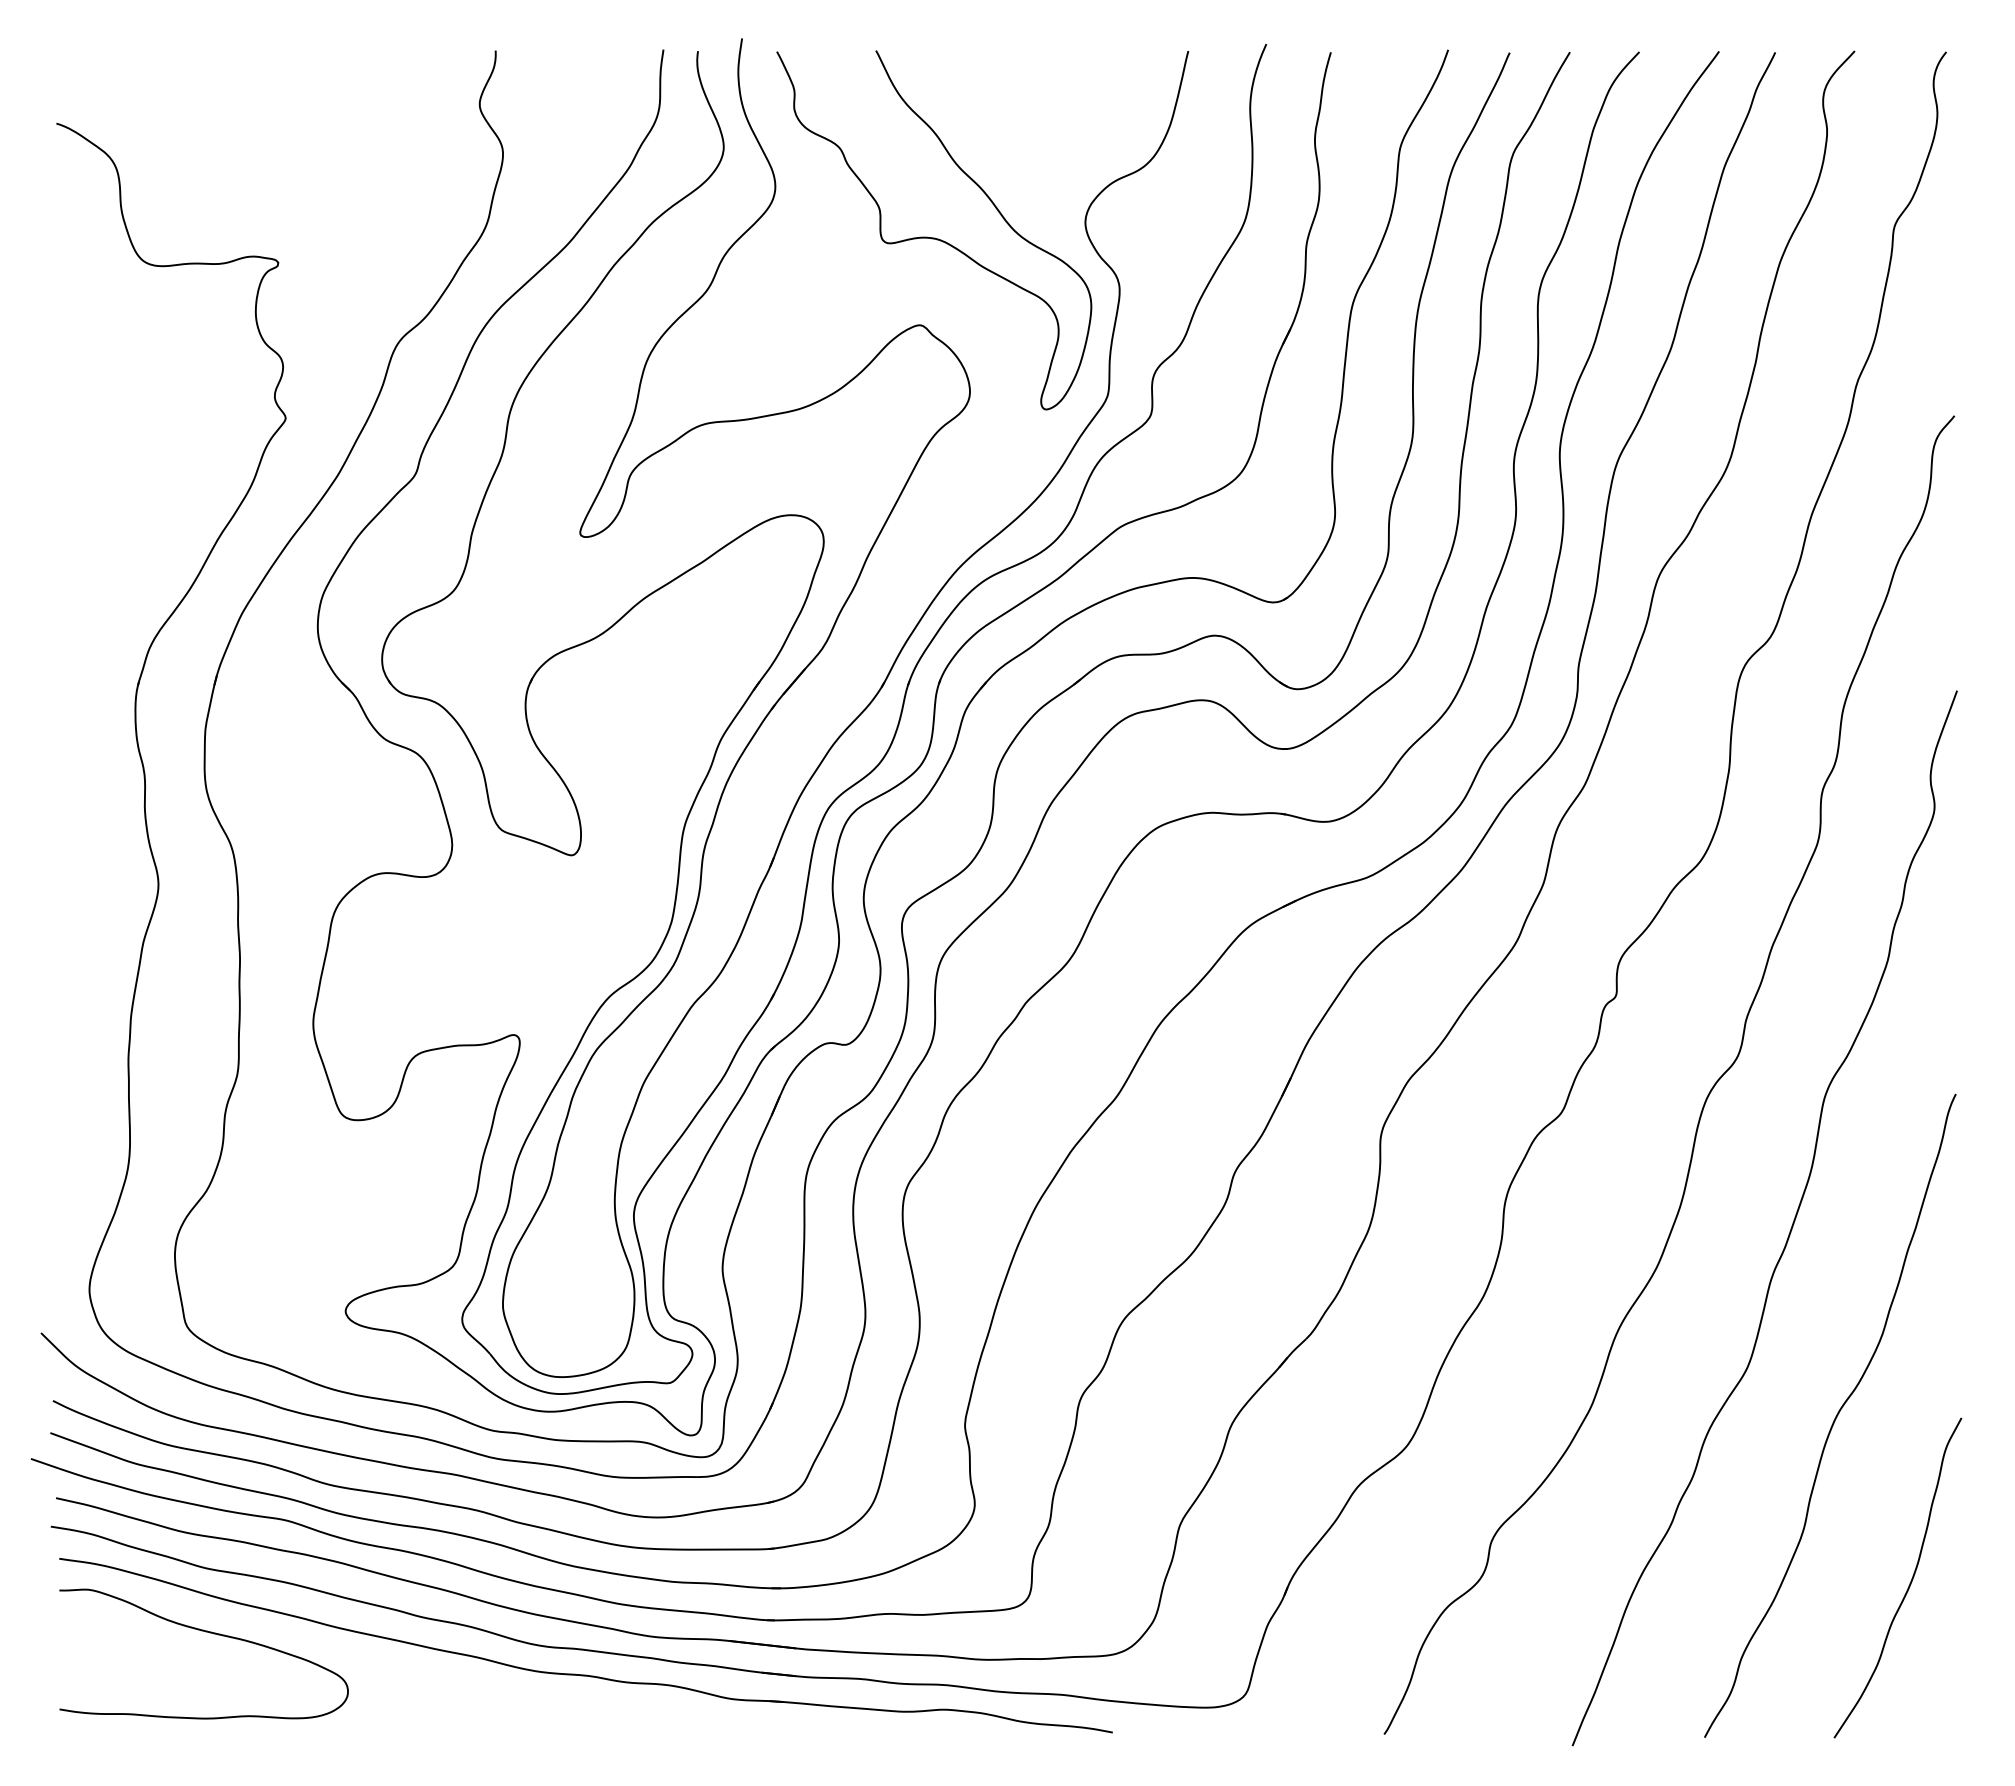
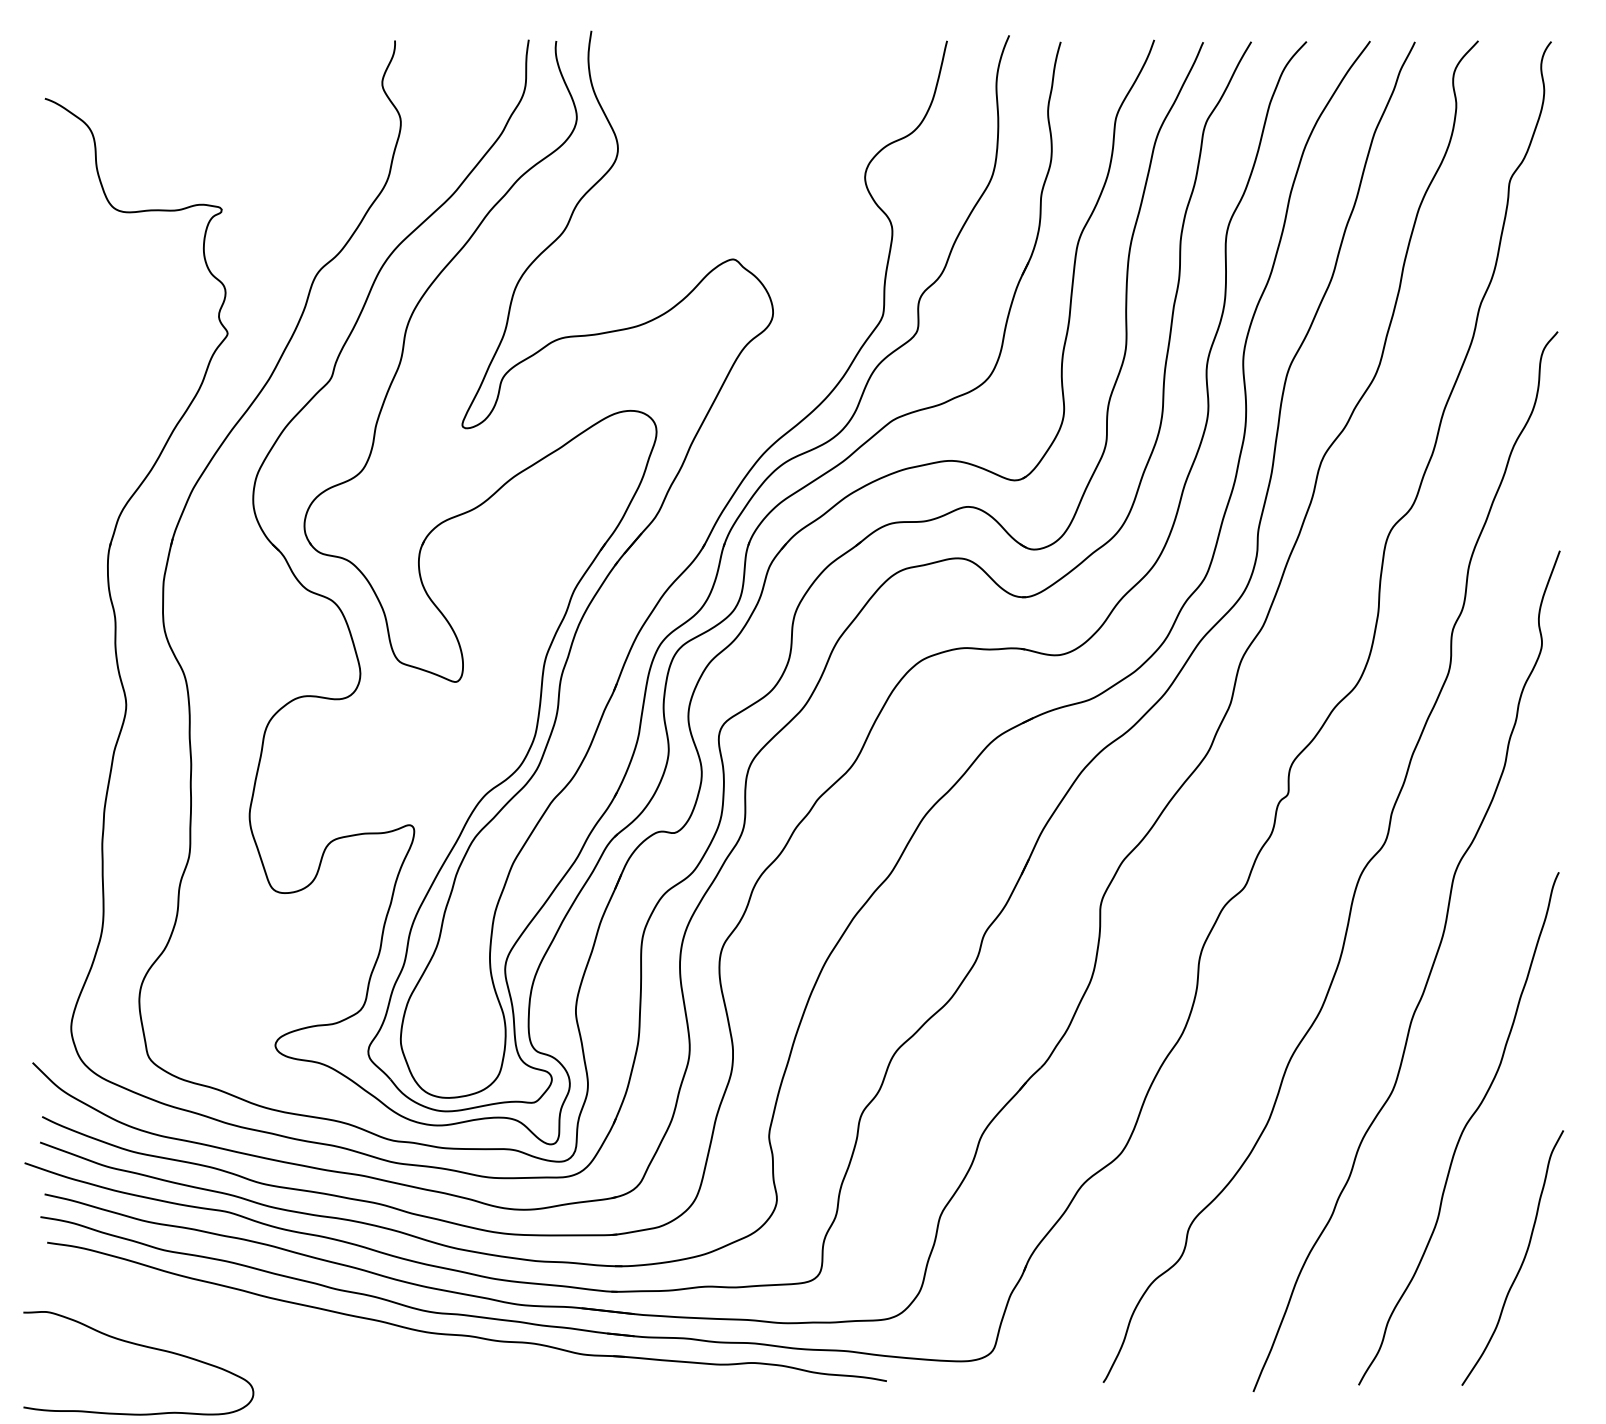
curve: (934, 237) -> (744, 189), removed
curve: (209, 1633) -> (143, 1346), moved

